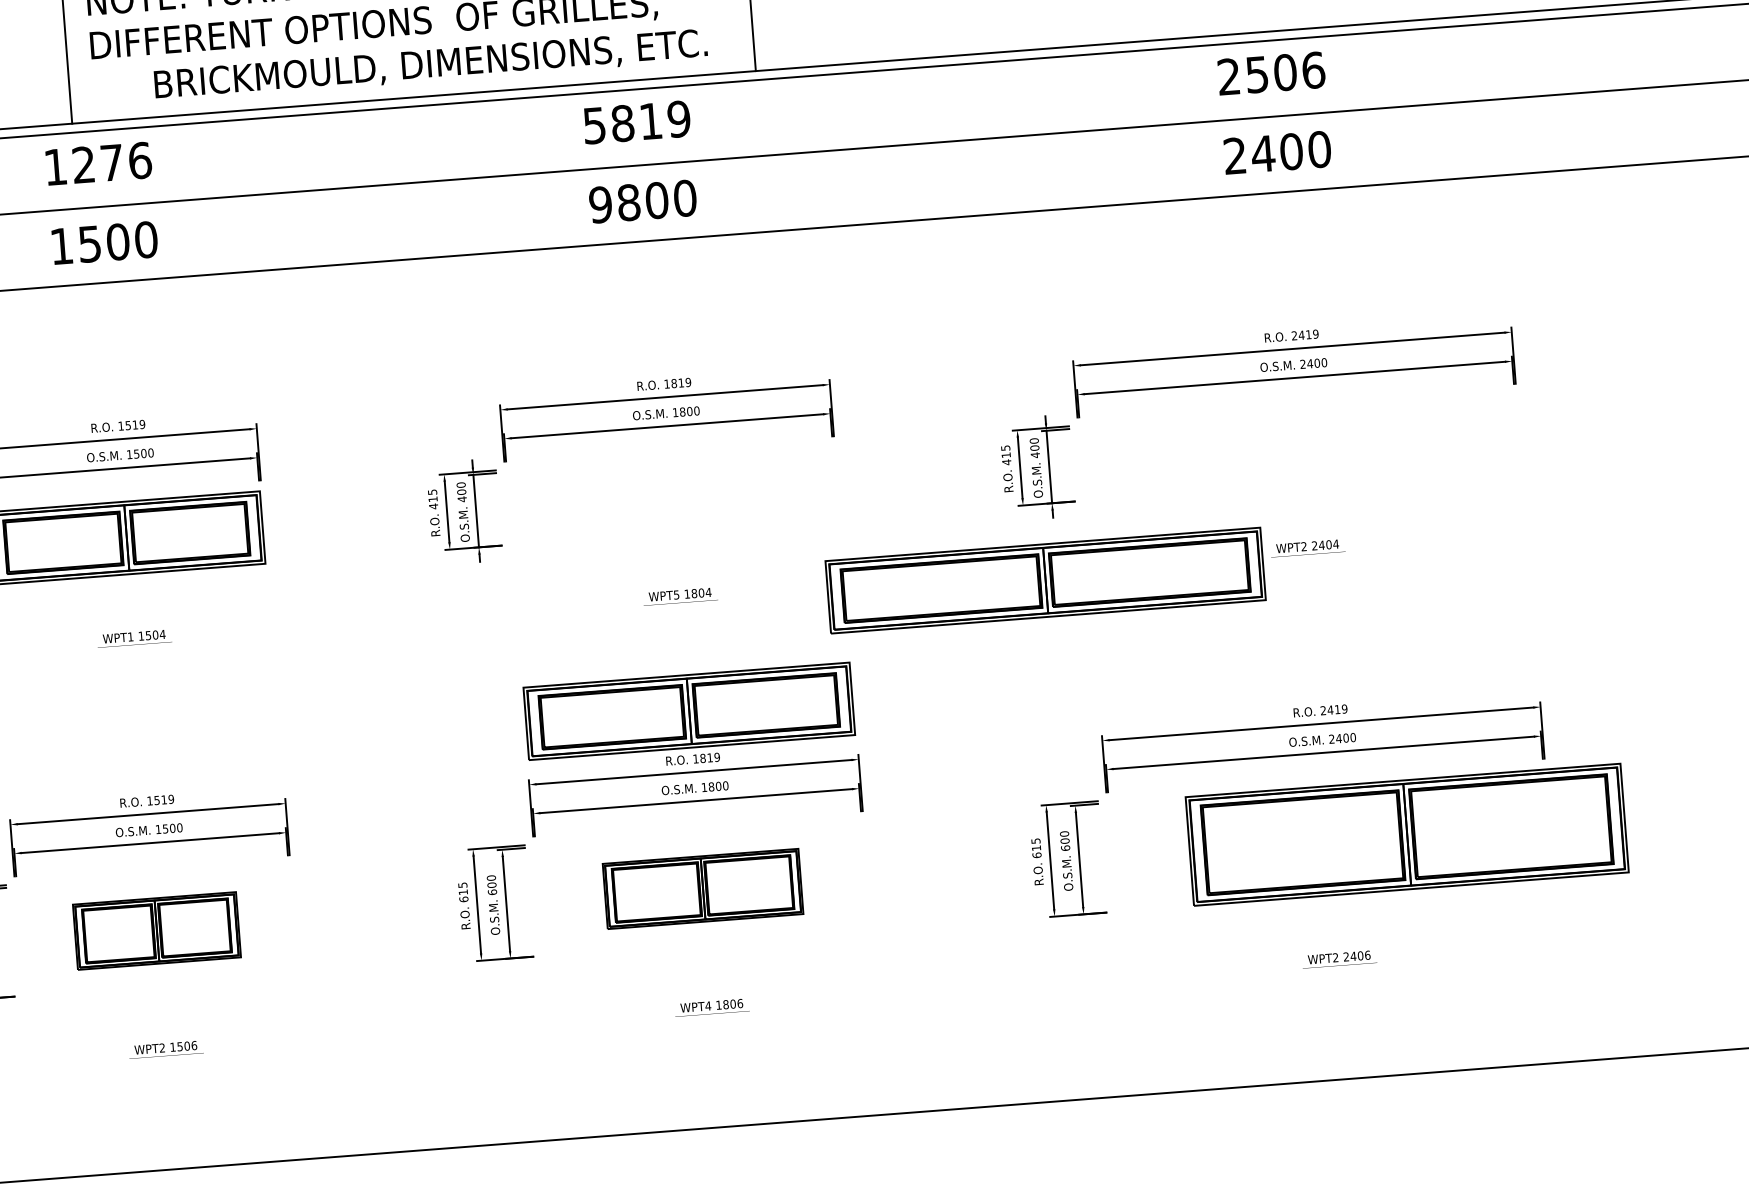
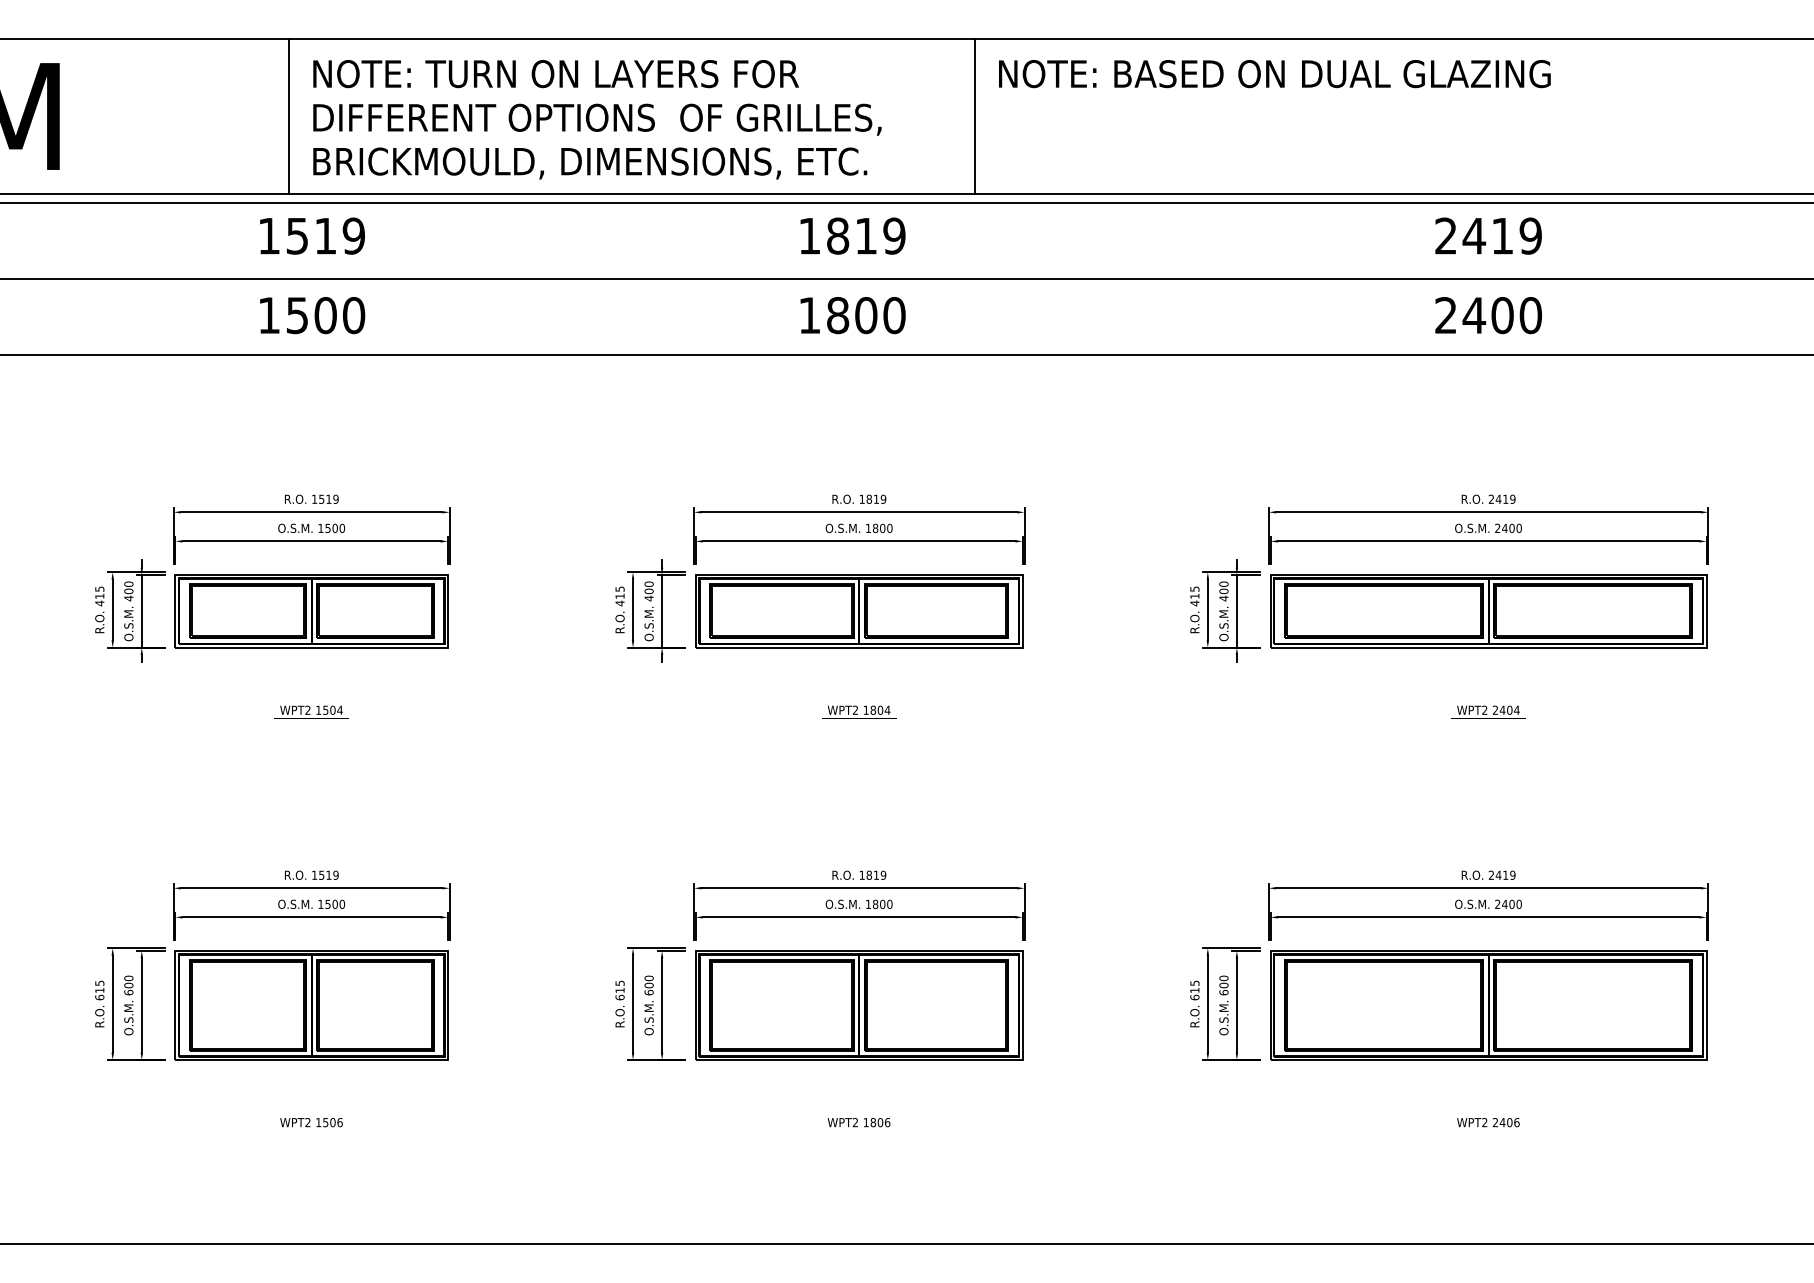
text: (431, 65) -> (590, 163), moved
text: (1285, 71) -> (1502, 235), 2506 -> 2419
text: (594, 126) -> (809, 236), 5819 -> 1819
text: (111, 162) -> (325, 235), 1276 -> 1519
text: (600, 204) -> (809, 315), 9800 -> 1800
part: (1045, 580) -> (1488, 611), moved
text: (675, 594) -> (854, 709), WPT5 -> WPT2
text: (130, 636) -> (307, 709), WPT1 -> WPT2
part: (689, 711) -> (859, 611), moved
part: (1407, 834) -> (1488, 1005), moved
part: (703, 888) -> (859, 1005), size x1.67
part: (156, 931) -> (311, 1005), size x1.67
text: (708, 1005) -> (855, 1122), WPT4 -> WPT2

